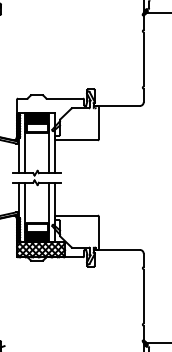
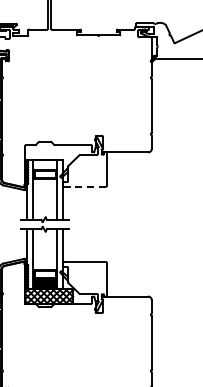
fill: (37, 118) -> (45, 165), removed
line: (77, 139) -> (85, 186), solid -> dashed

